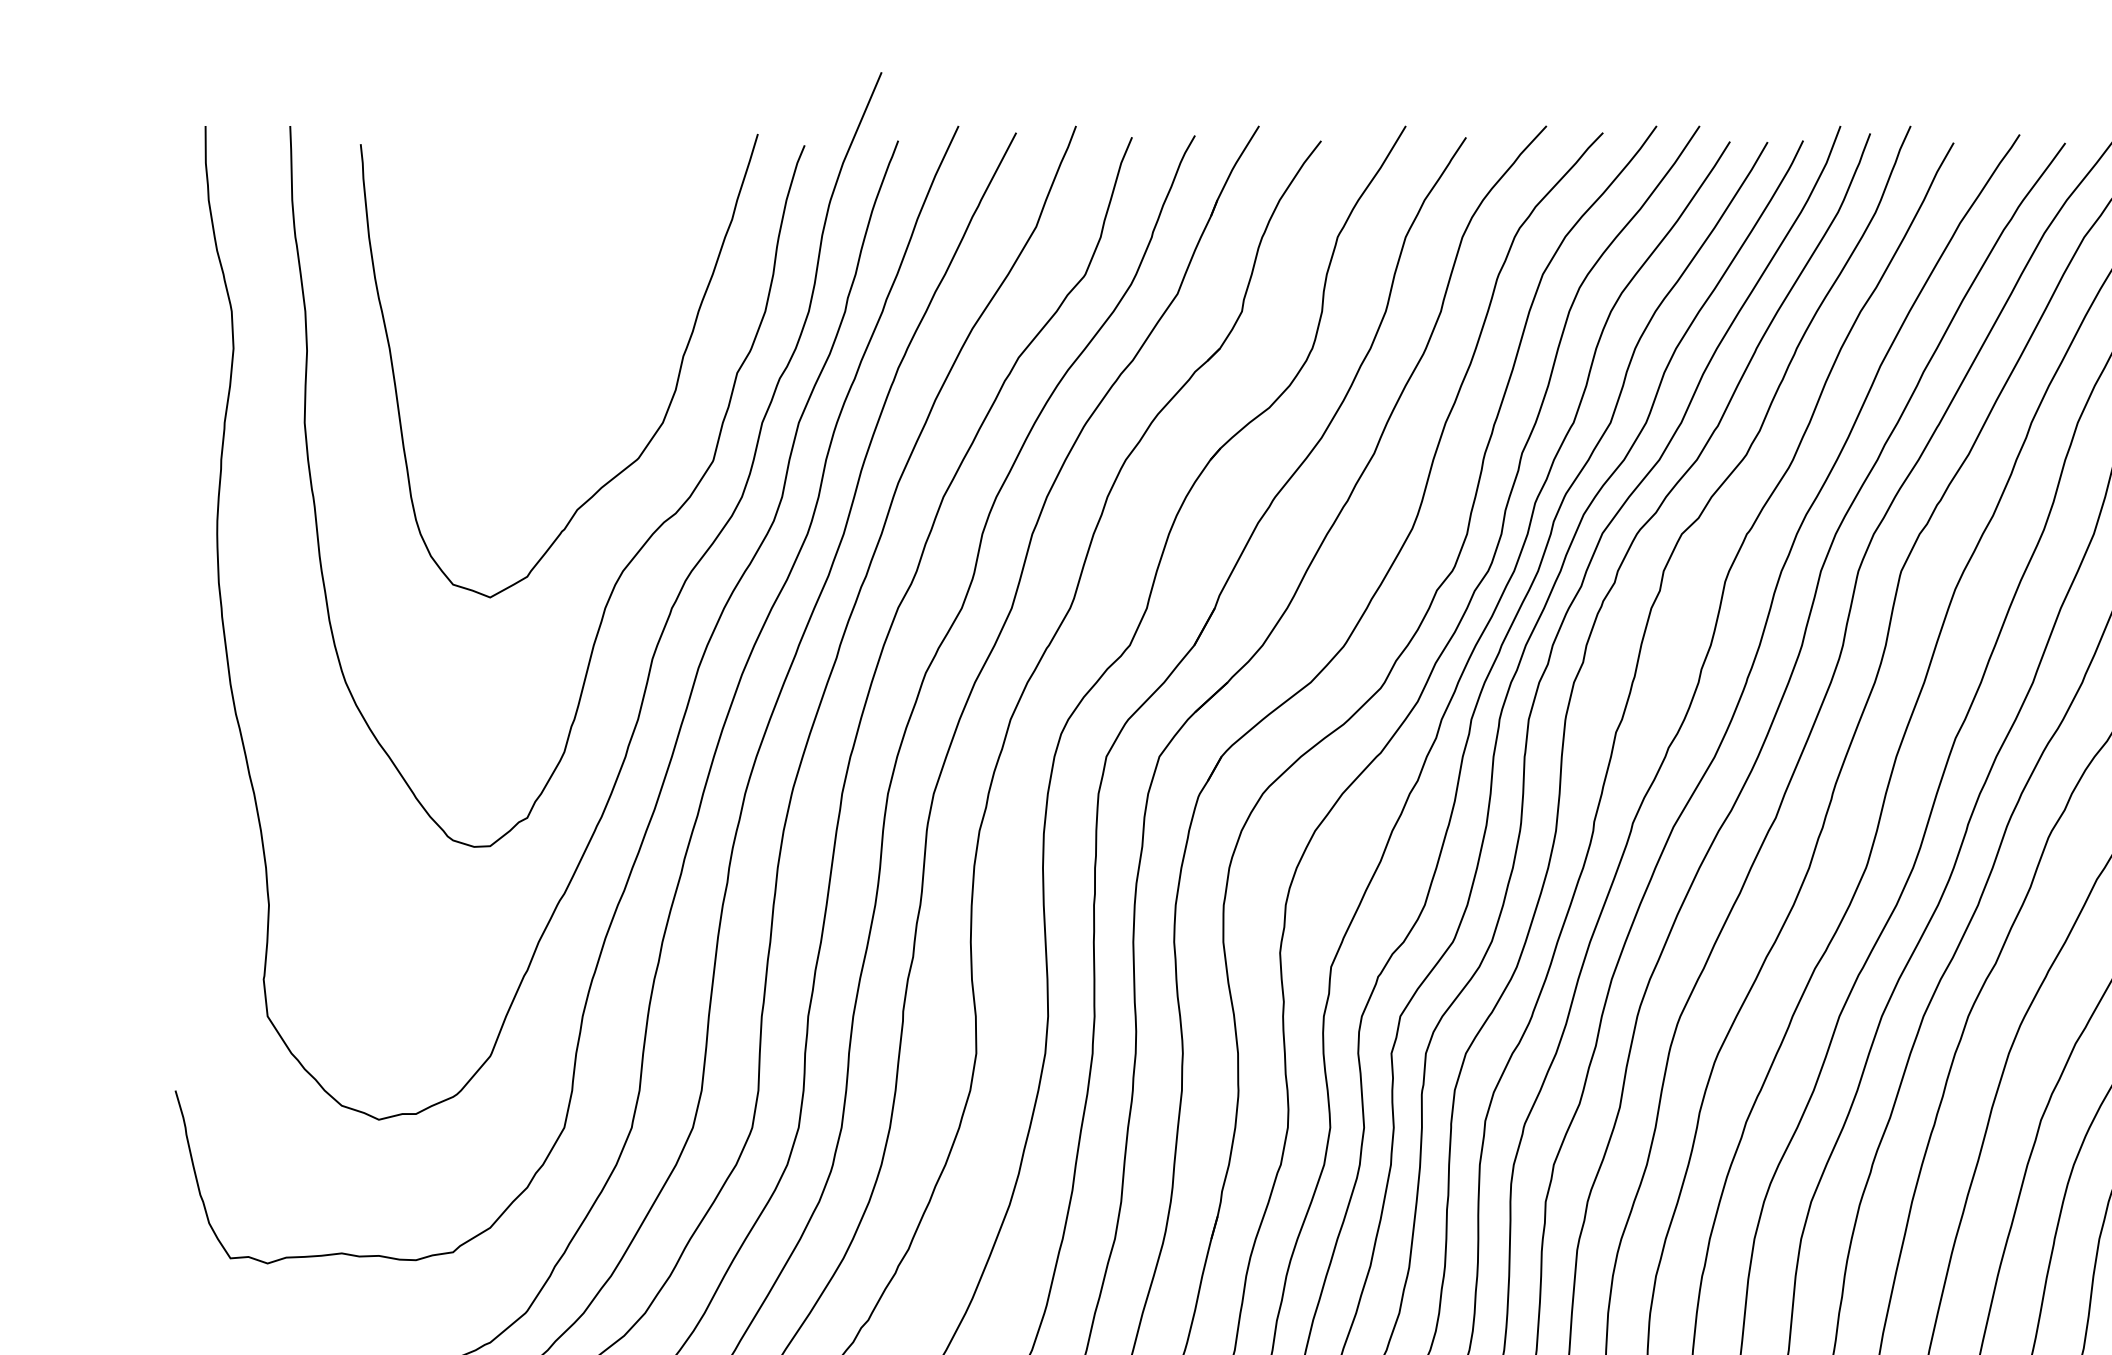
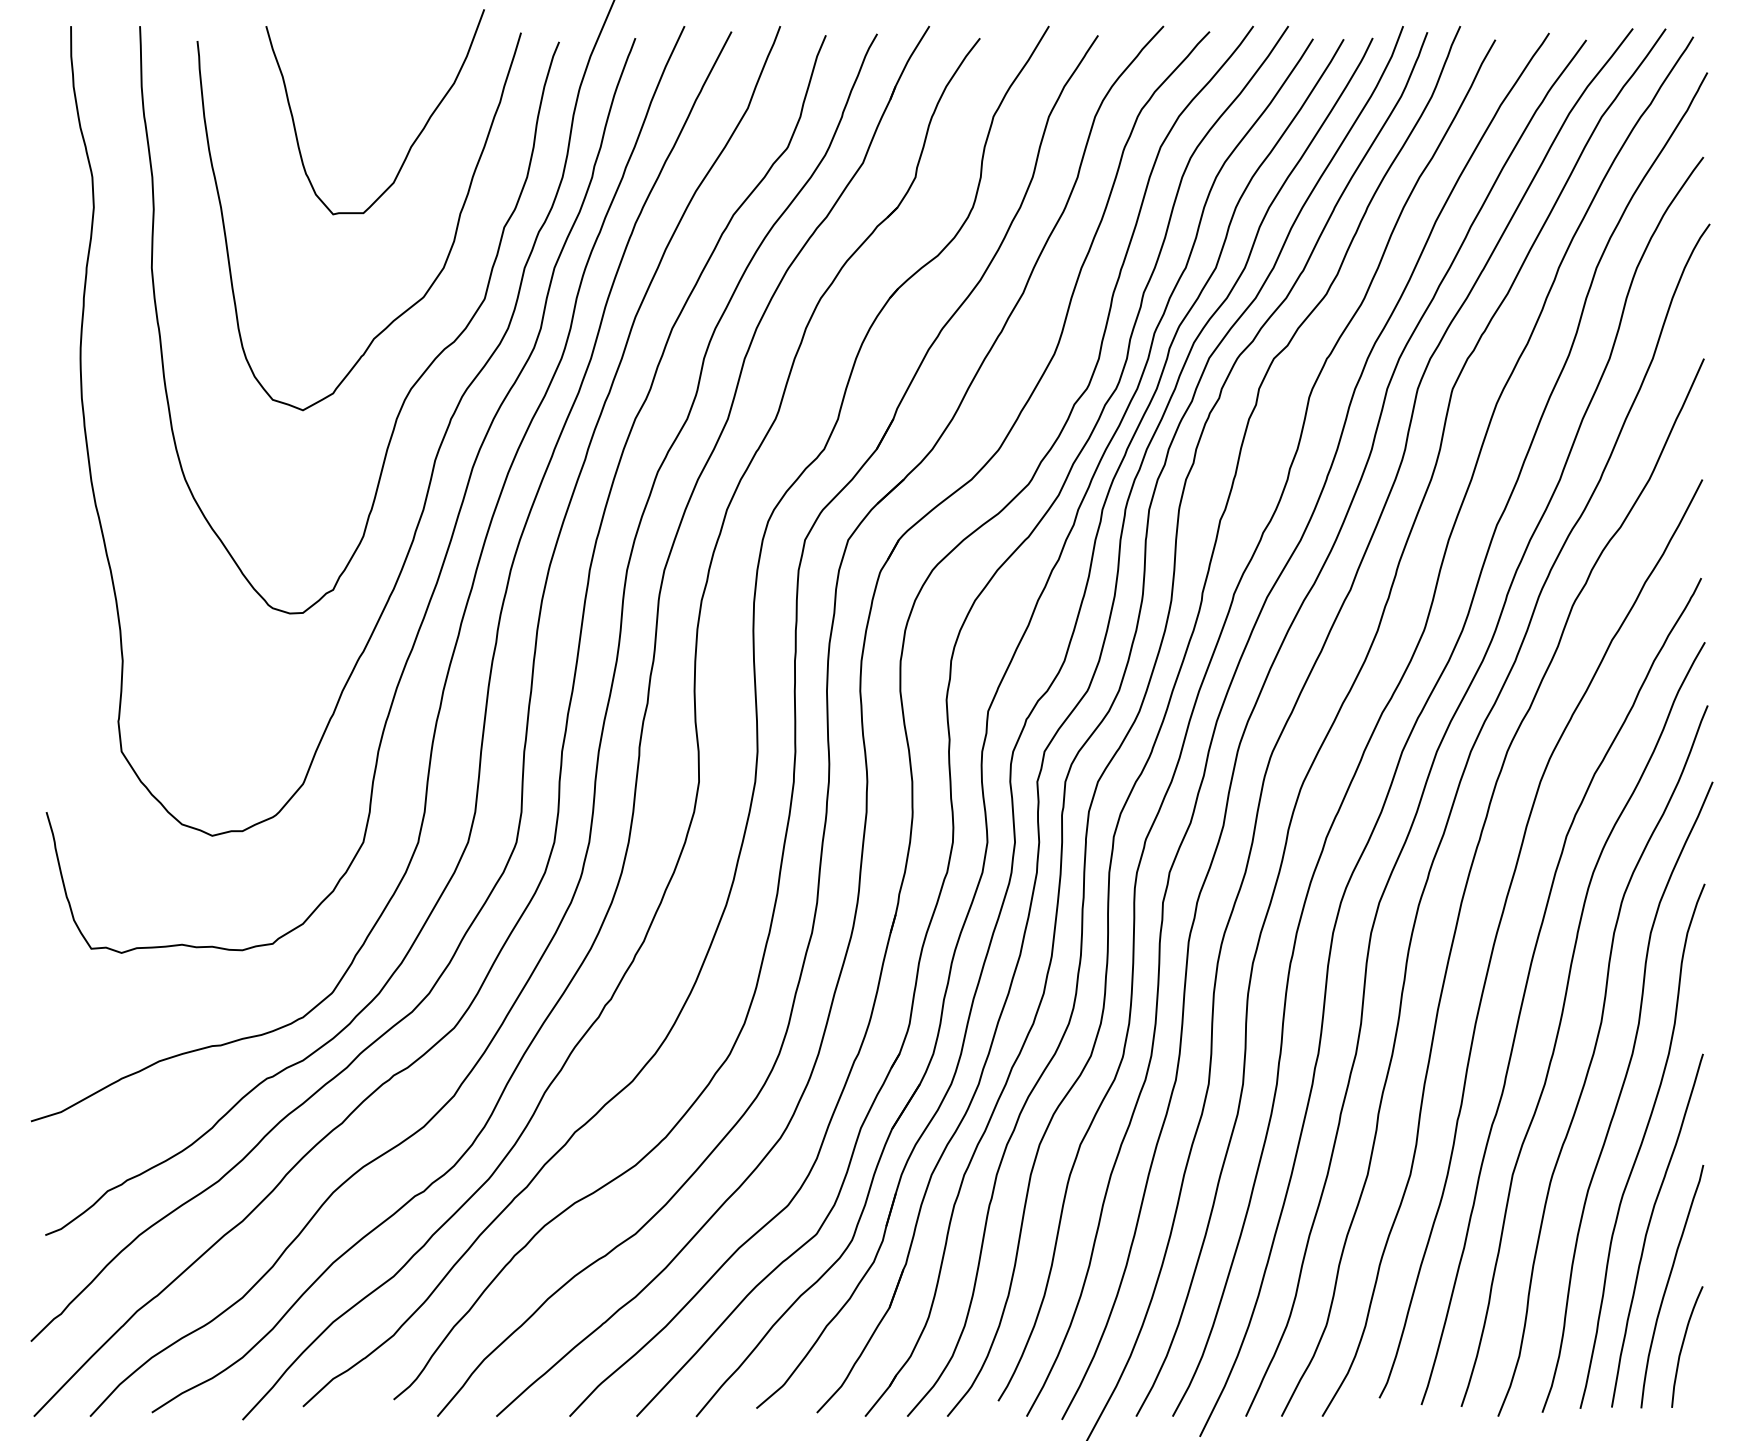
curve: (628, 263) -> (415, 138), added

